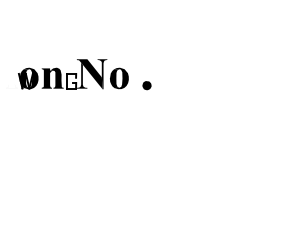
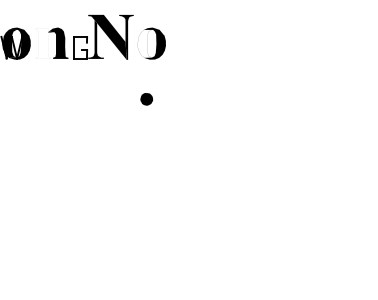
fill: (46, 78) -> (42, 43), removed
fill: (114, 78) -> (144, 43), removed
part: (146, 85) -> (145, 99), moved

